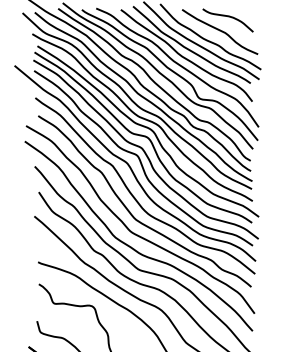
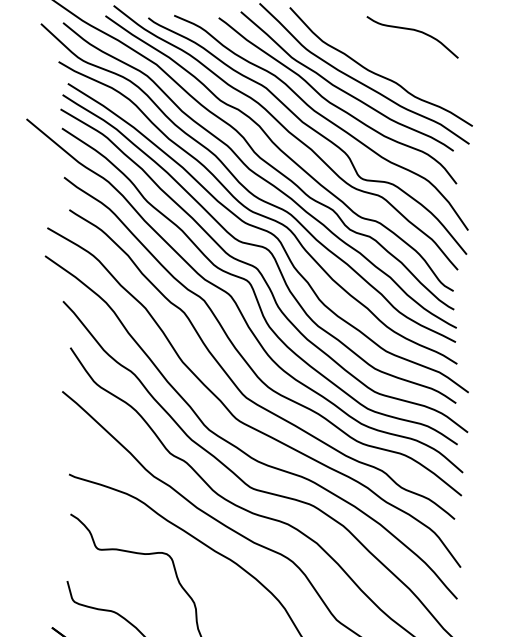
curve: (219, 31) -> (397, 57), removed

